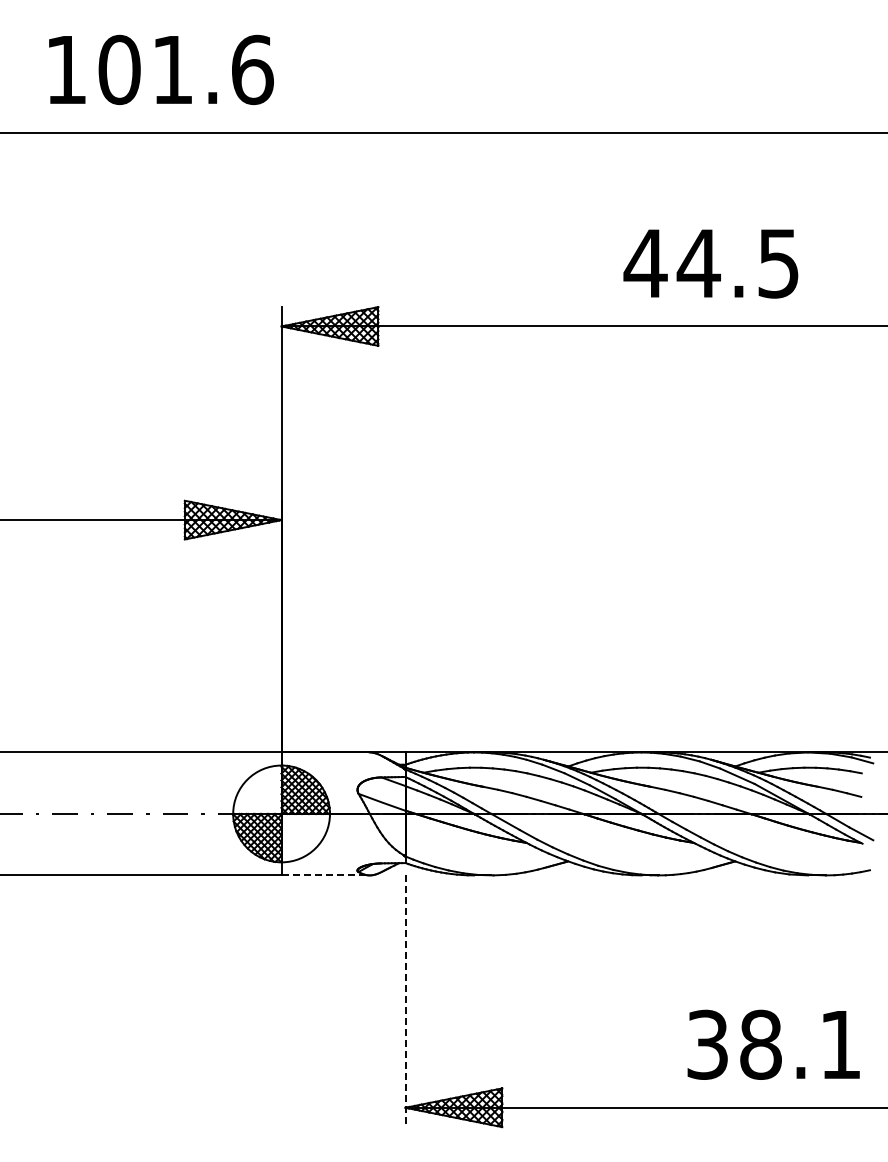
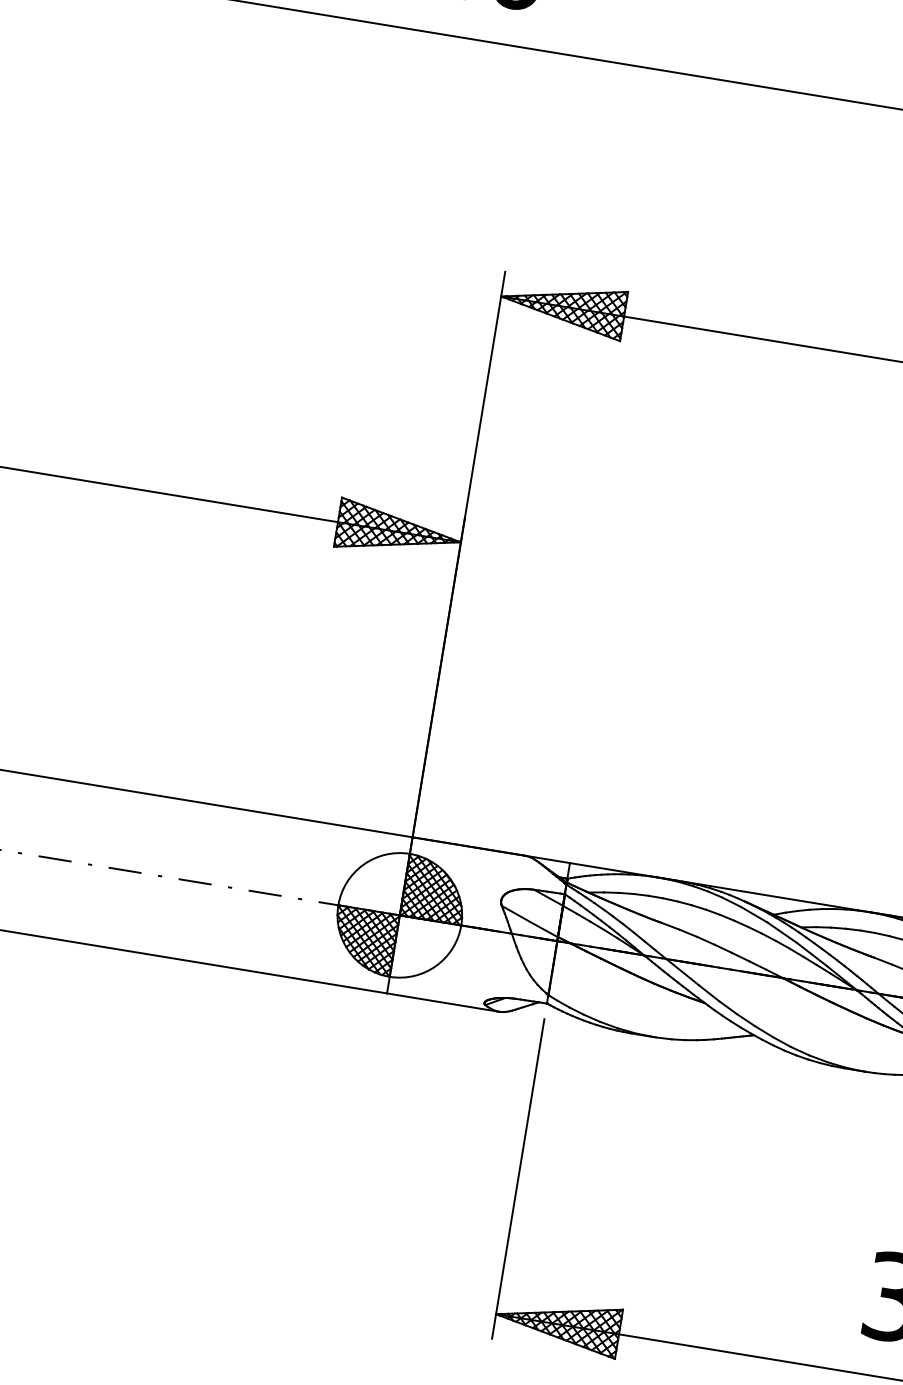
line: (326, 875) -> (444, 1002), dashed -> solid
line: (405, 1001) -> (518, 1179), dashed -> solid

